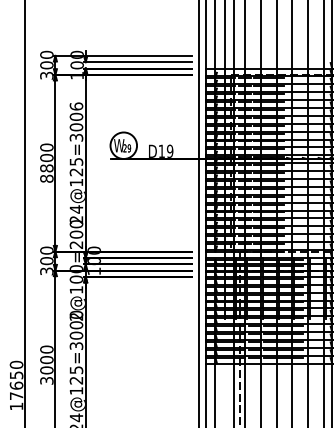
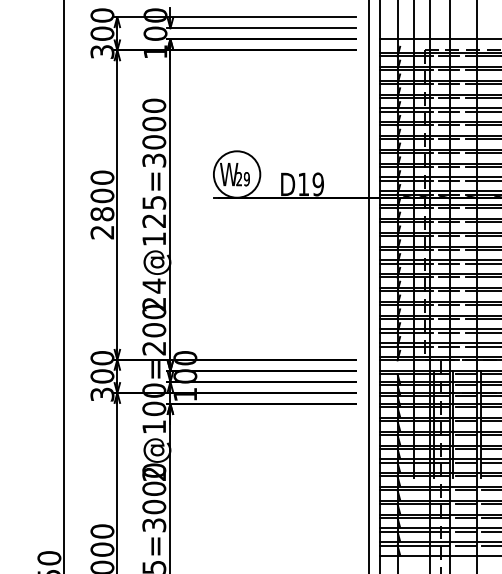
text: (75, 106) -> (152, 105), 24@125=3006 -> 24@125=3000
text: (46, 178) -> (101, 231), 8800 -> 2800

